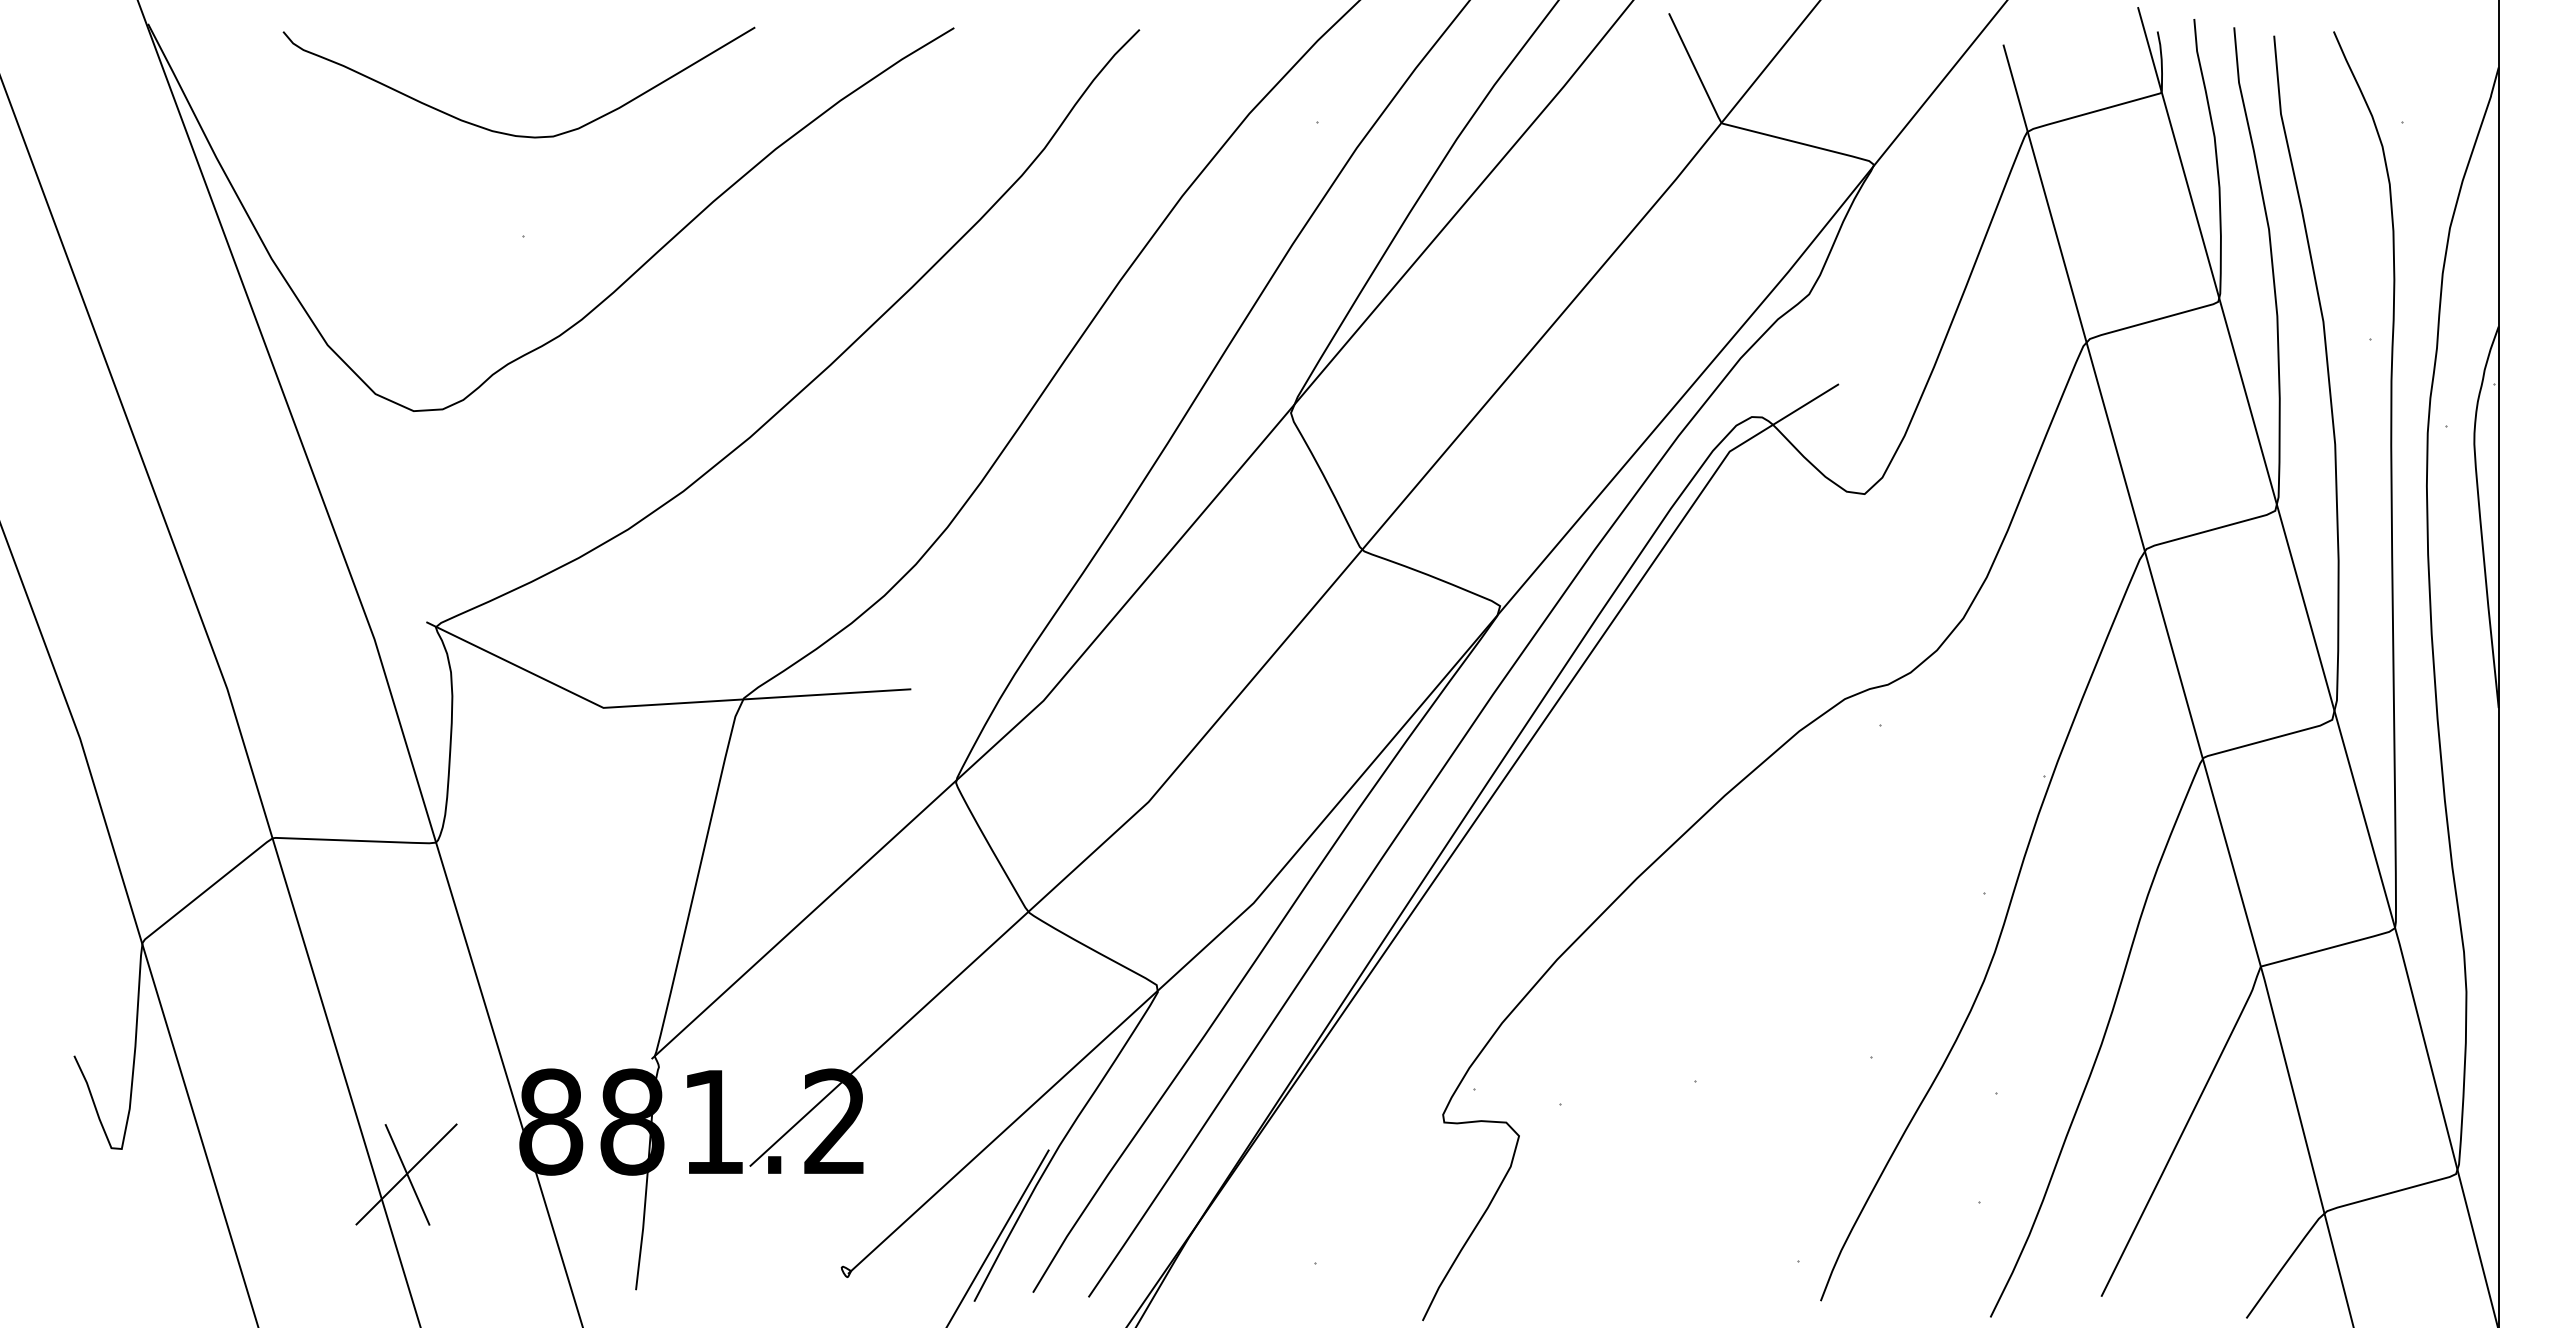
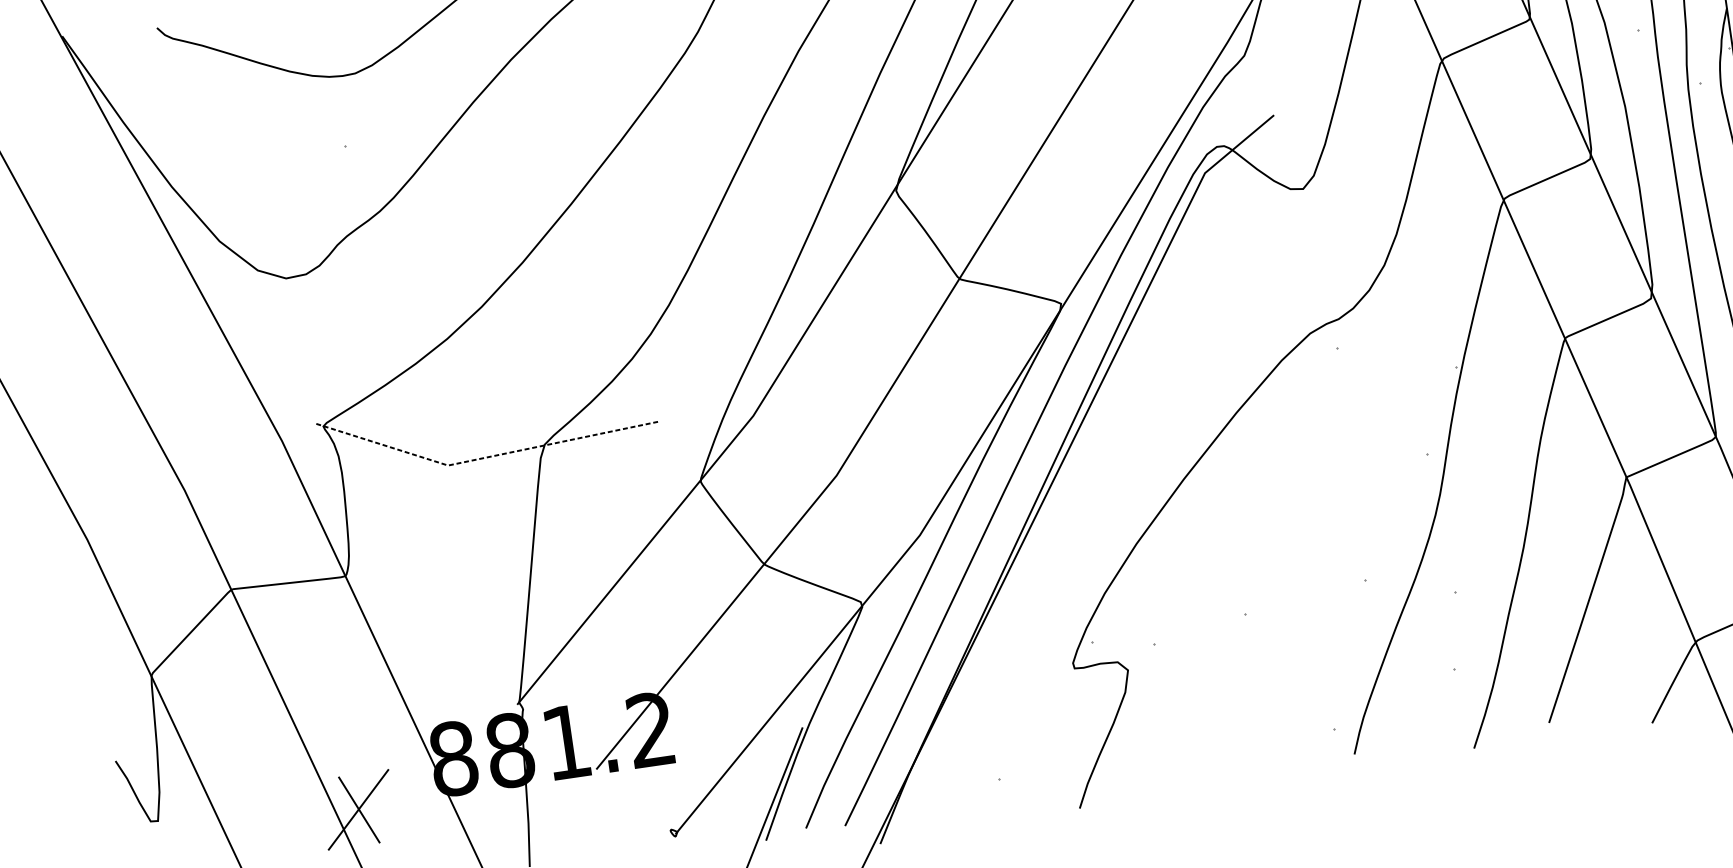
line: (659, 704) -> (486, 457), solid -> dashed

